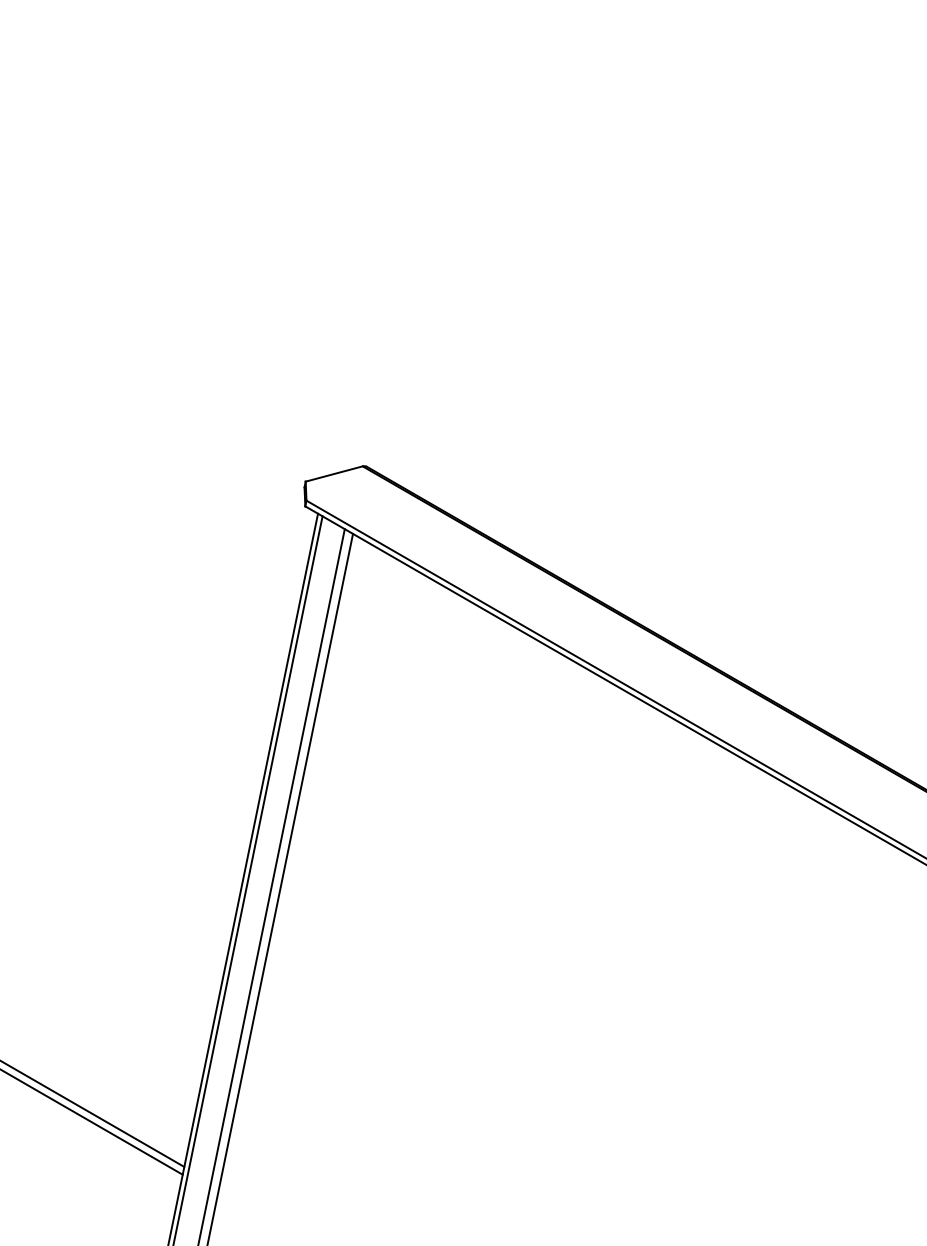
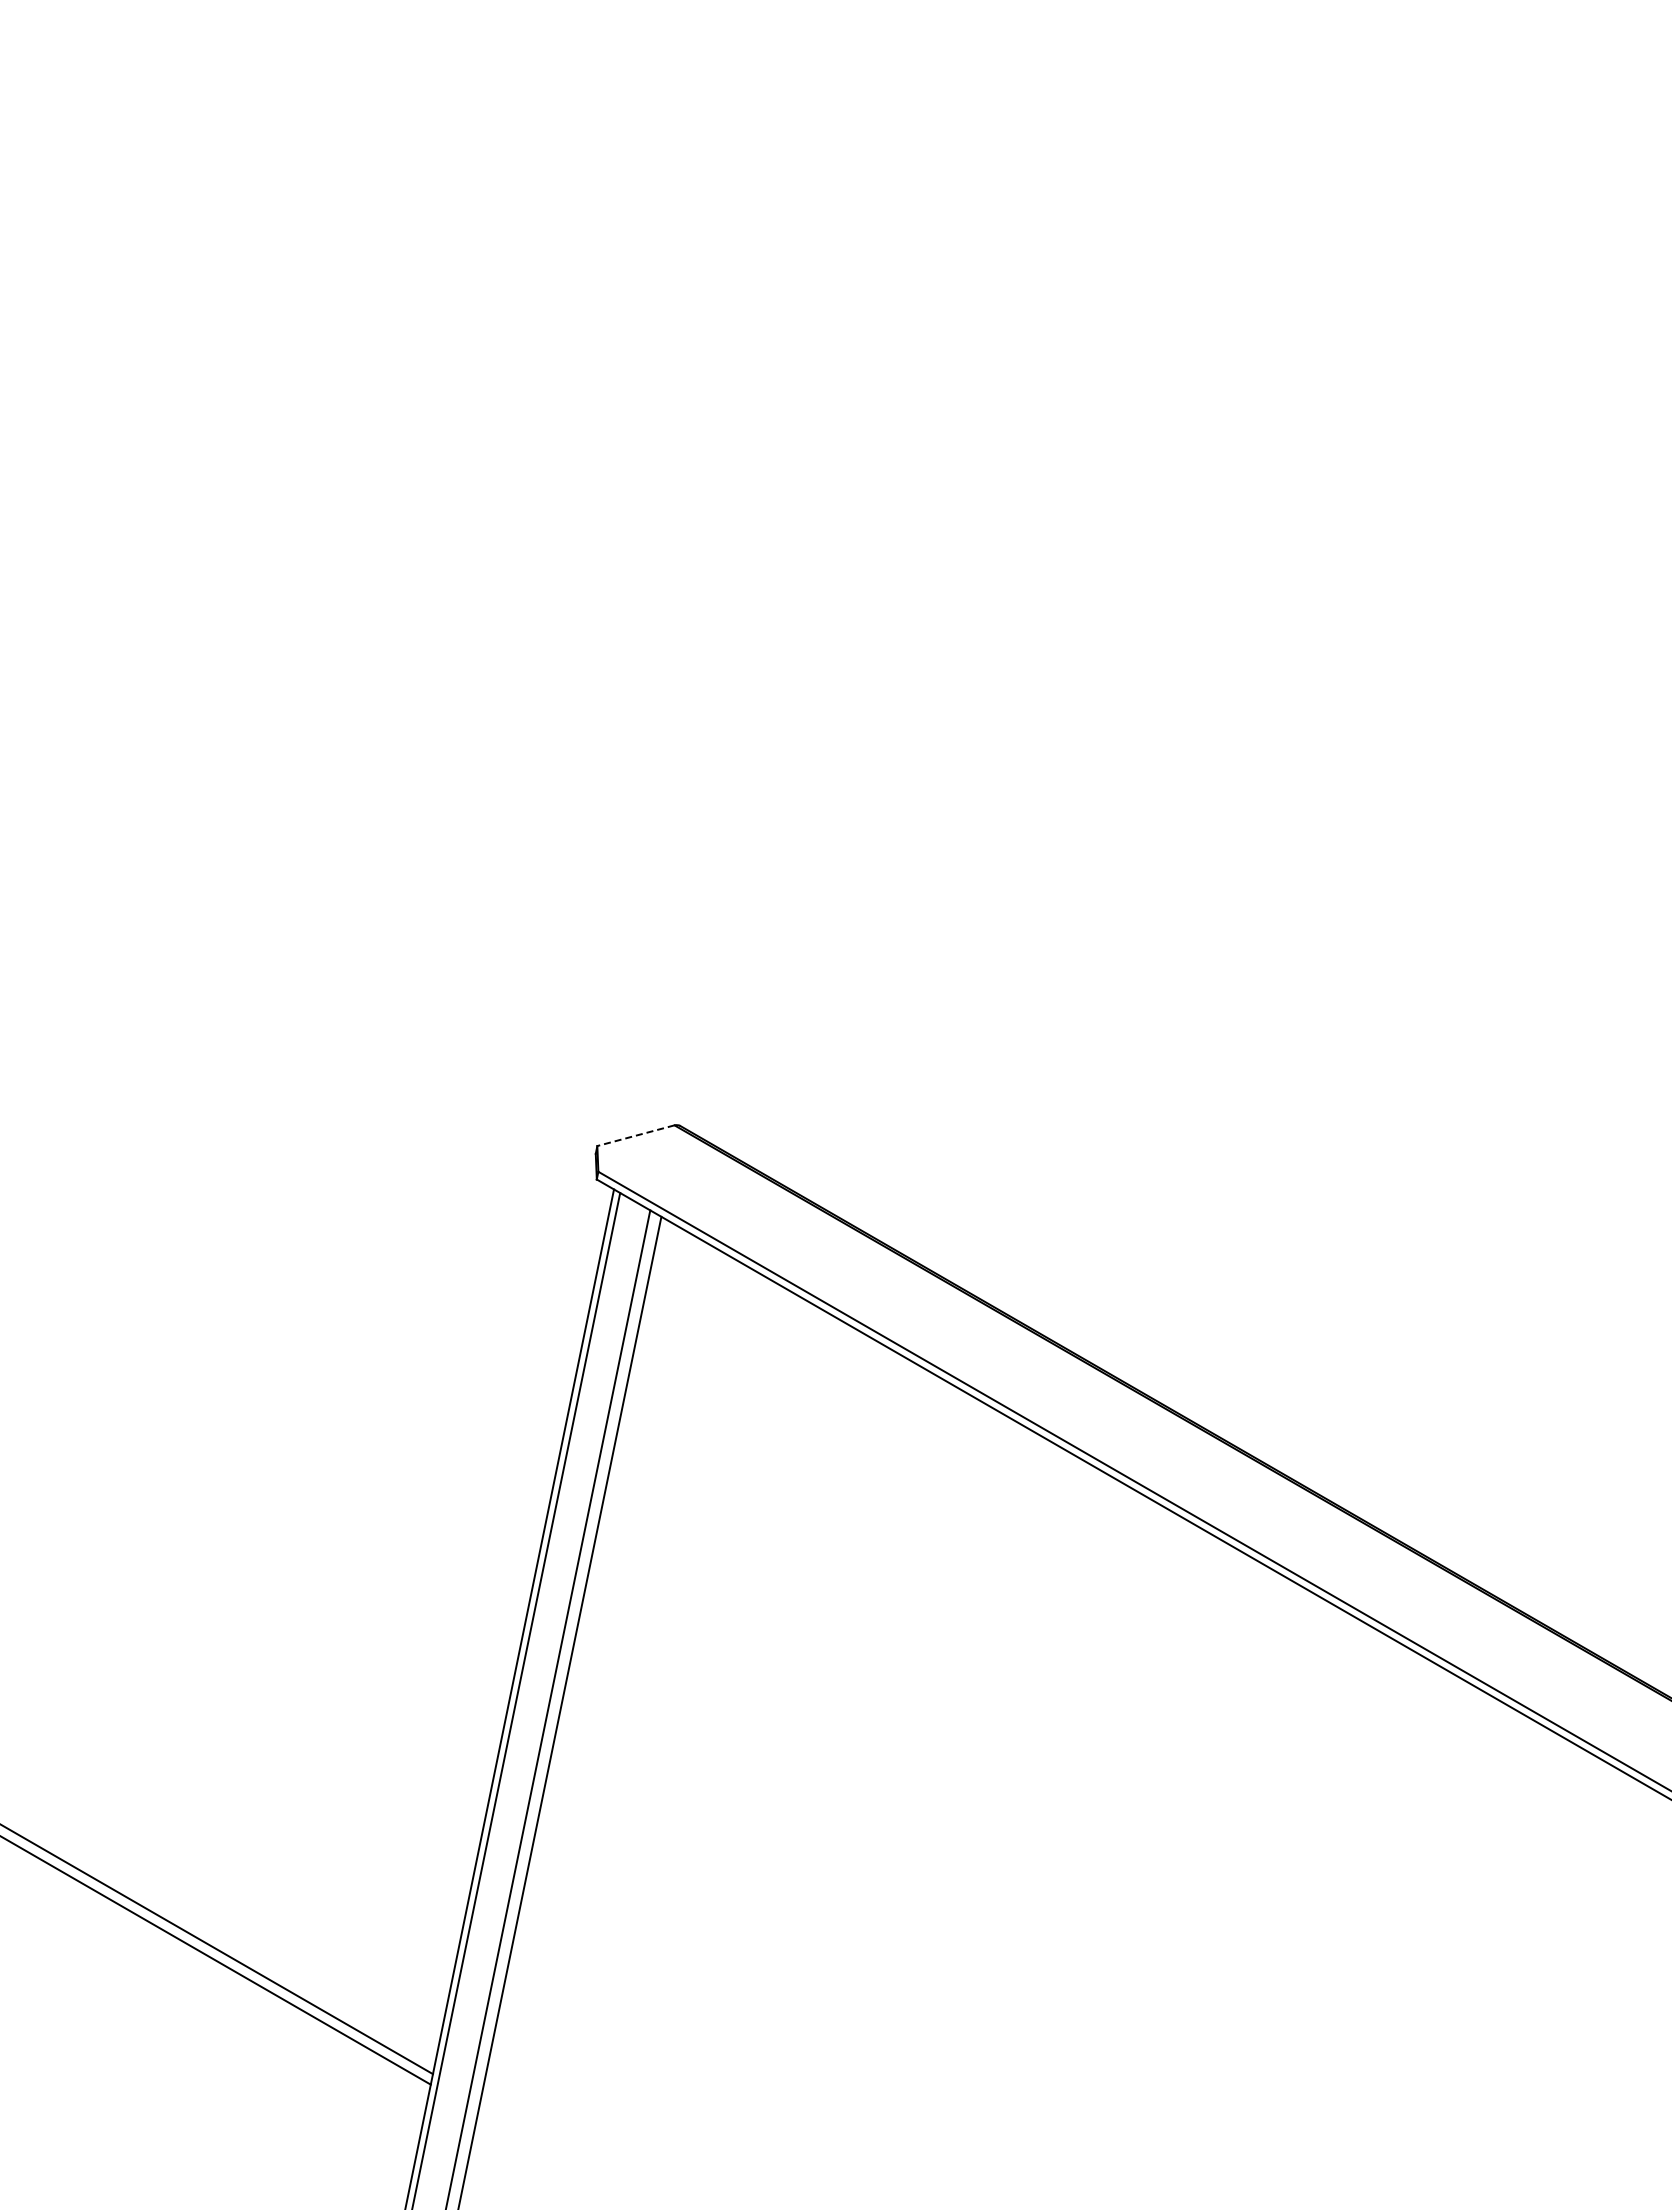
line: (333, 473) -> (635, 1135), solid -> dashed

